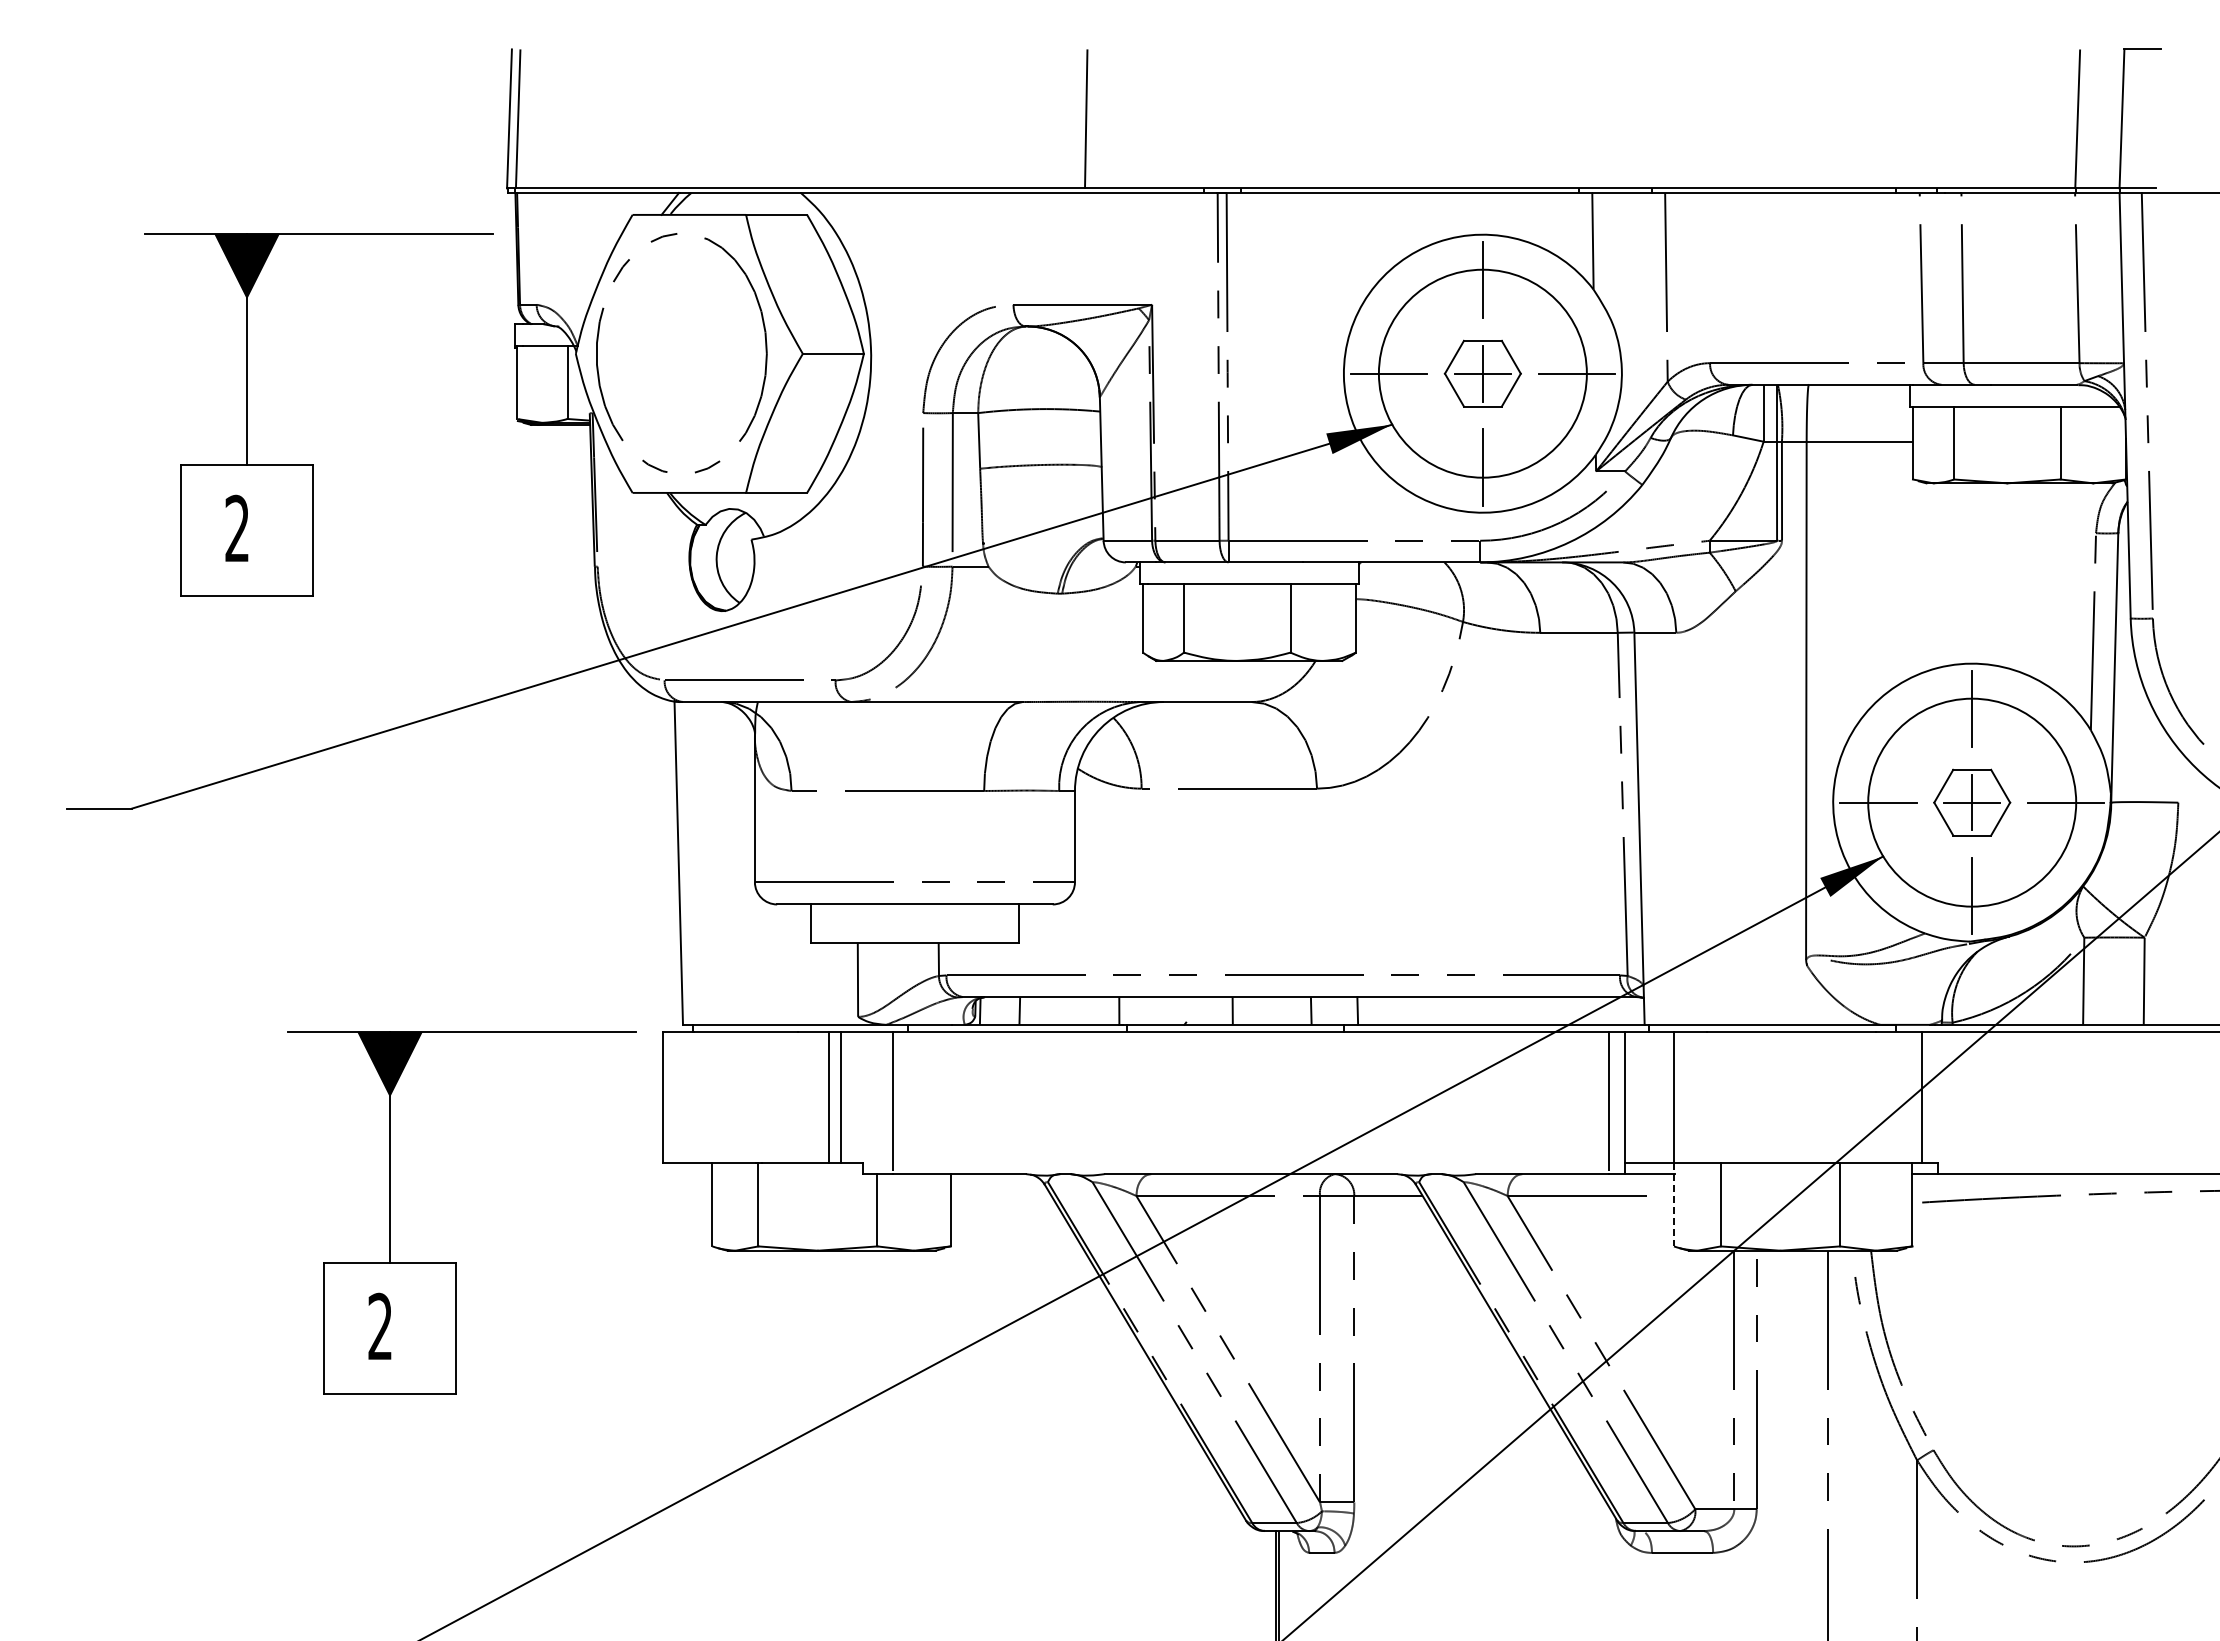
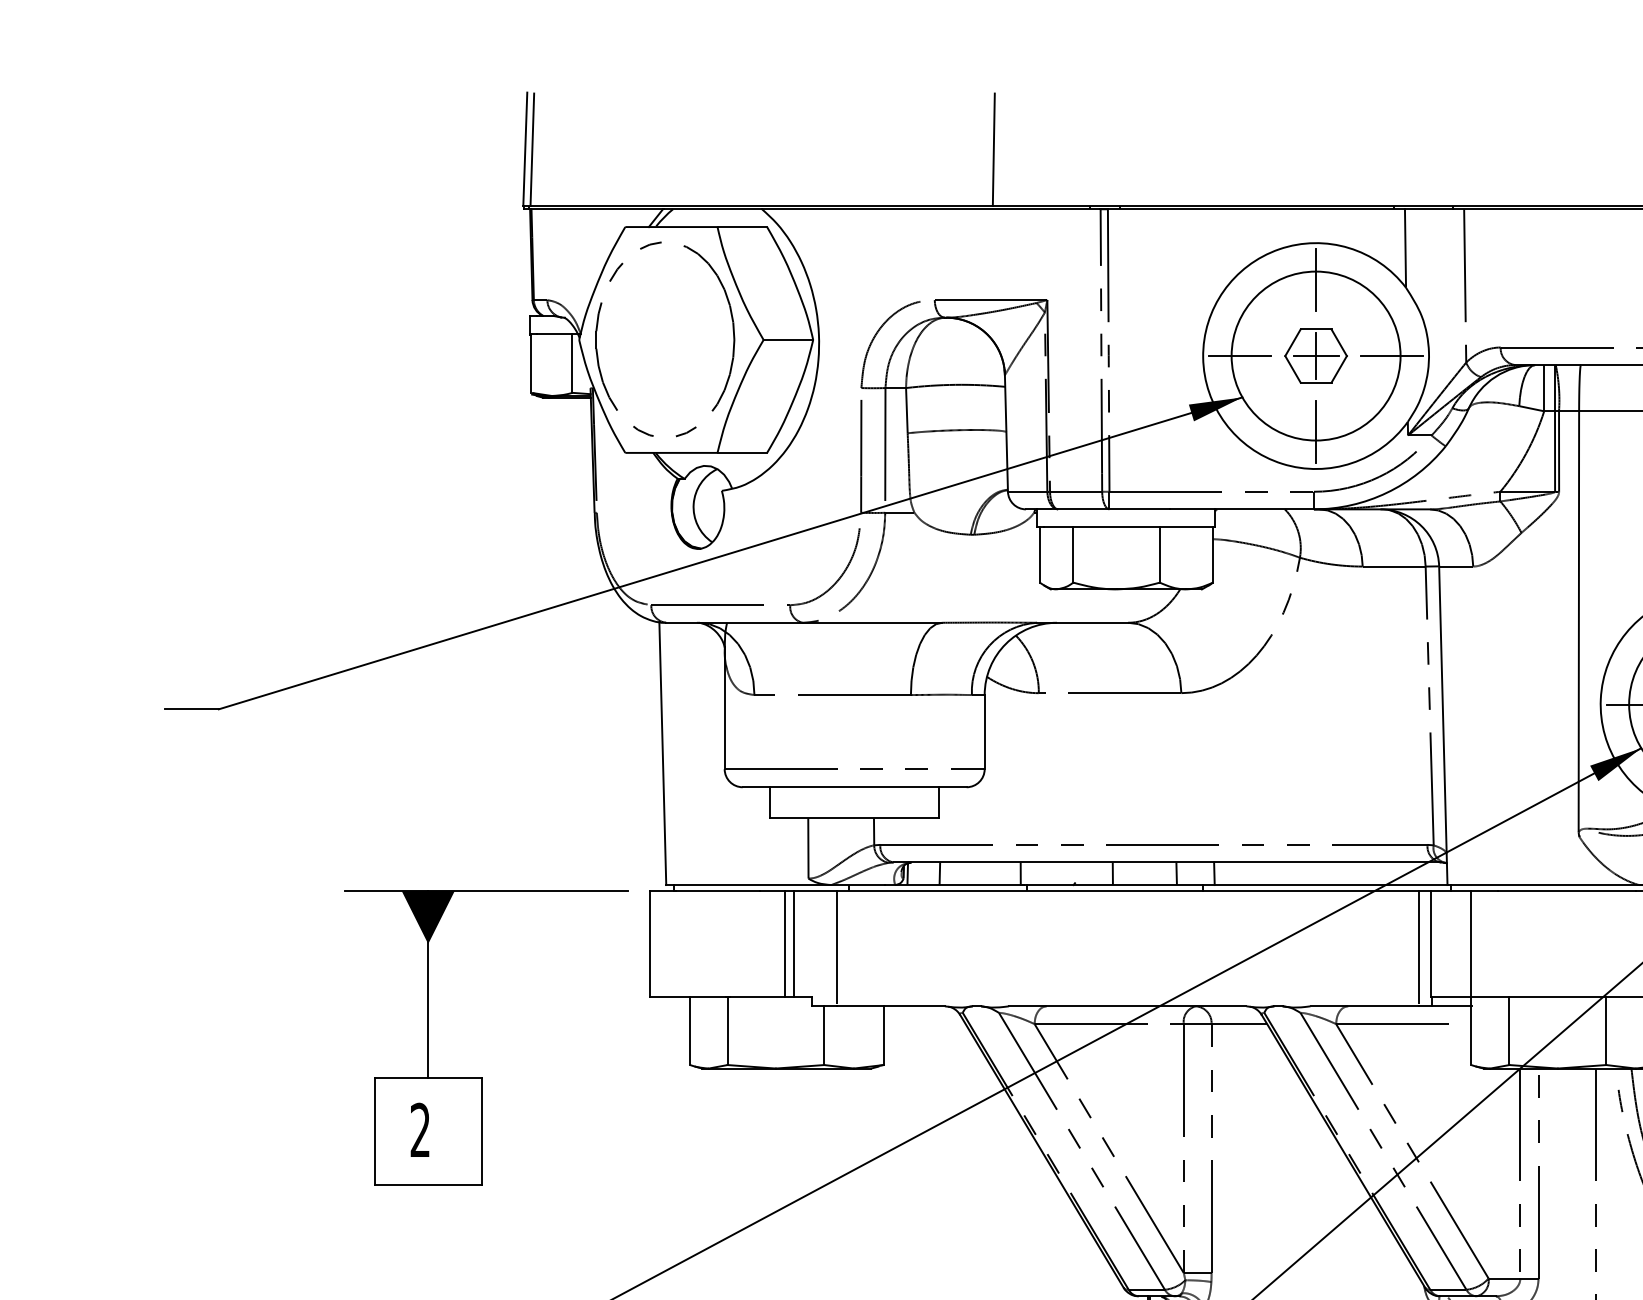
part: (313, 464) -> (366, 429), removed
line: (1674, 1204) -> (1471, 1030), dashed -> solid

